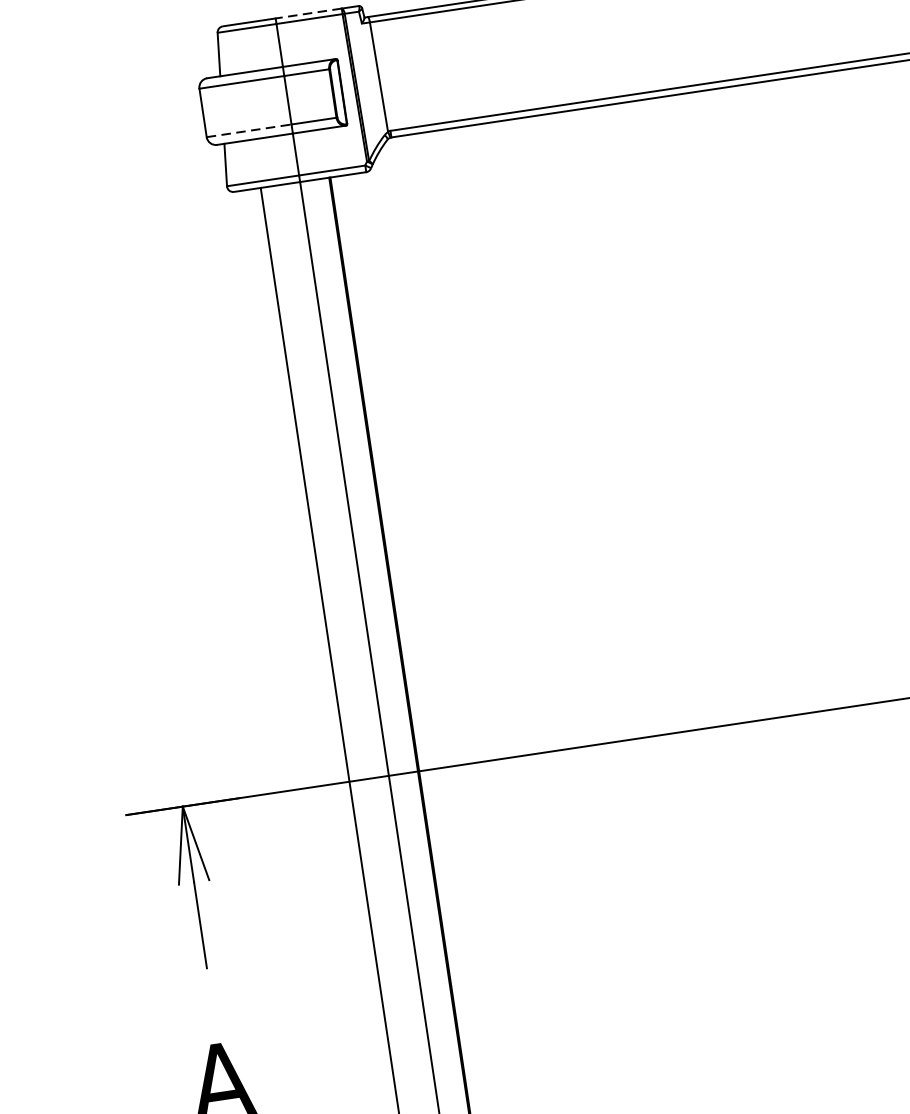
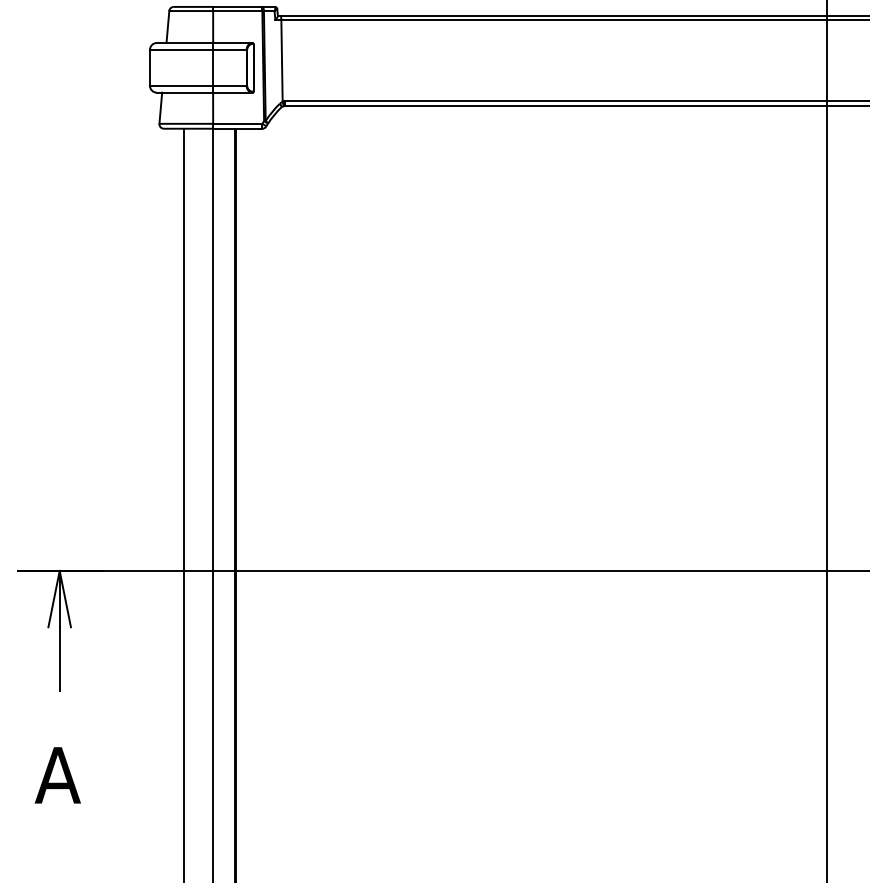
line: (308, 13) -> (237, 6), dashed -> solid
line: (248, 130) -> (181, 85), dashed -> solid

